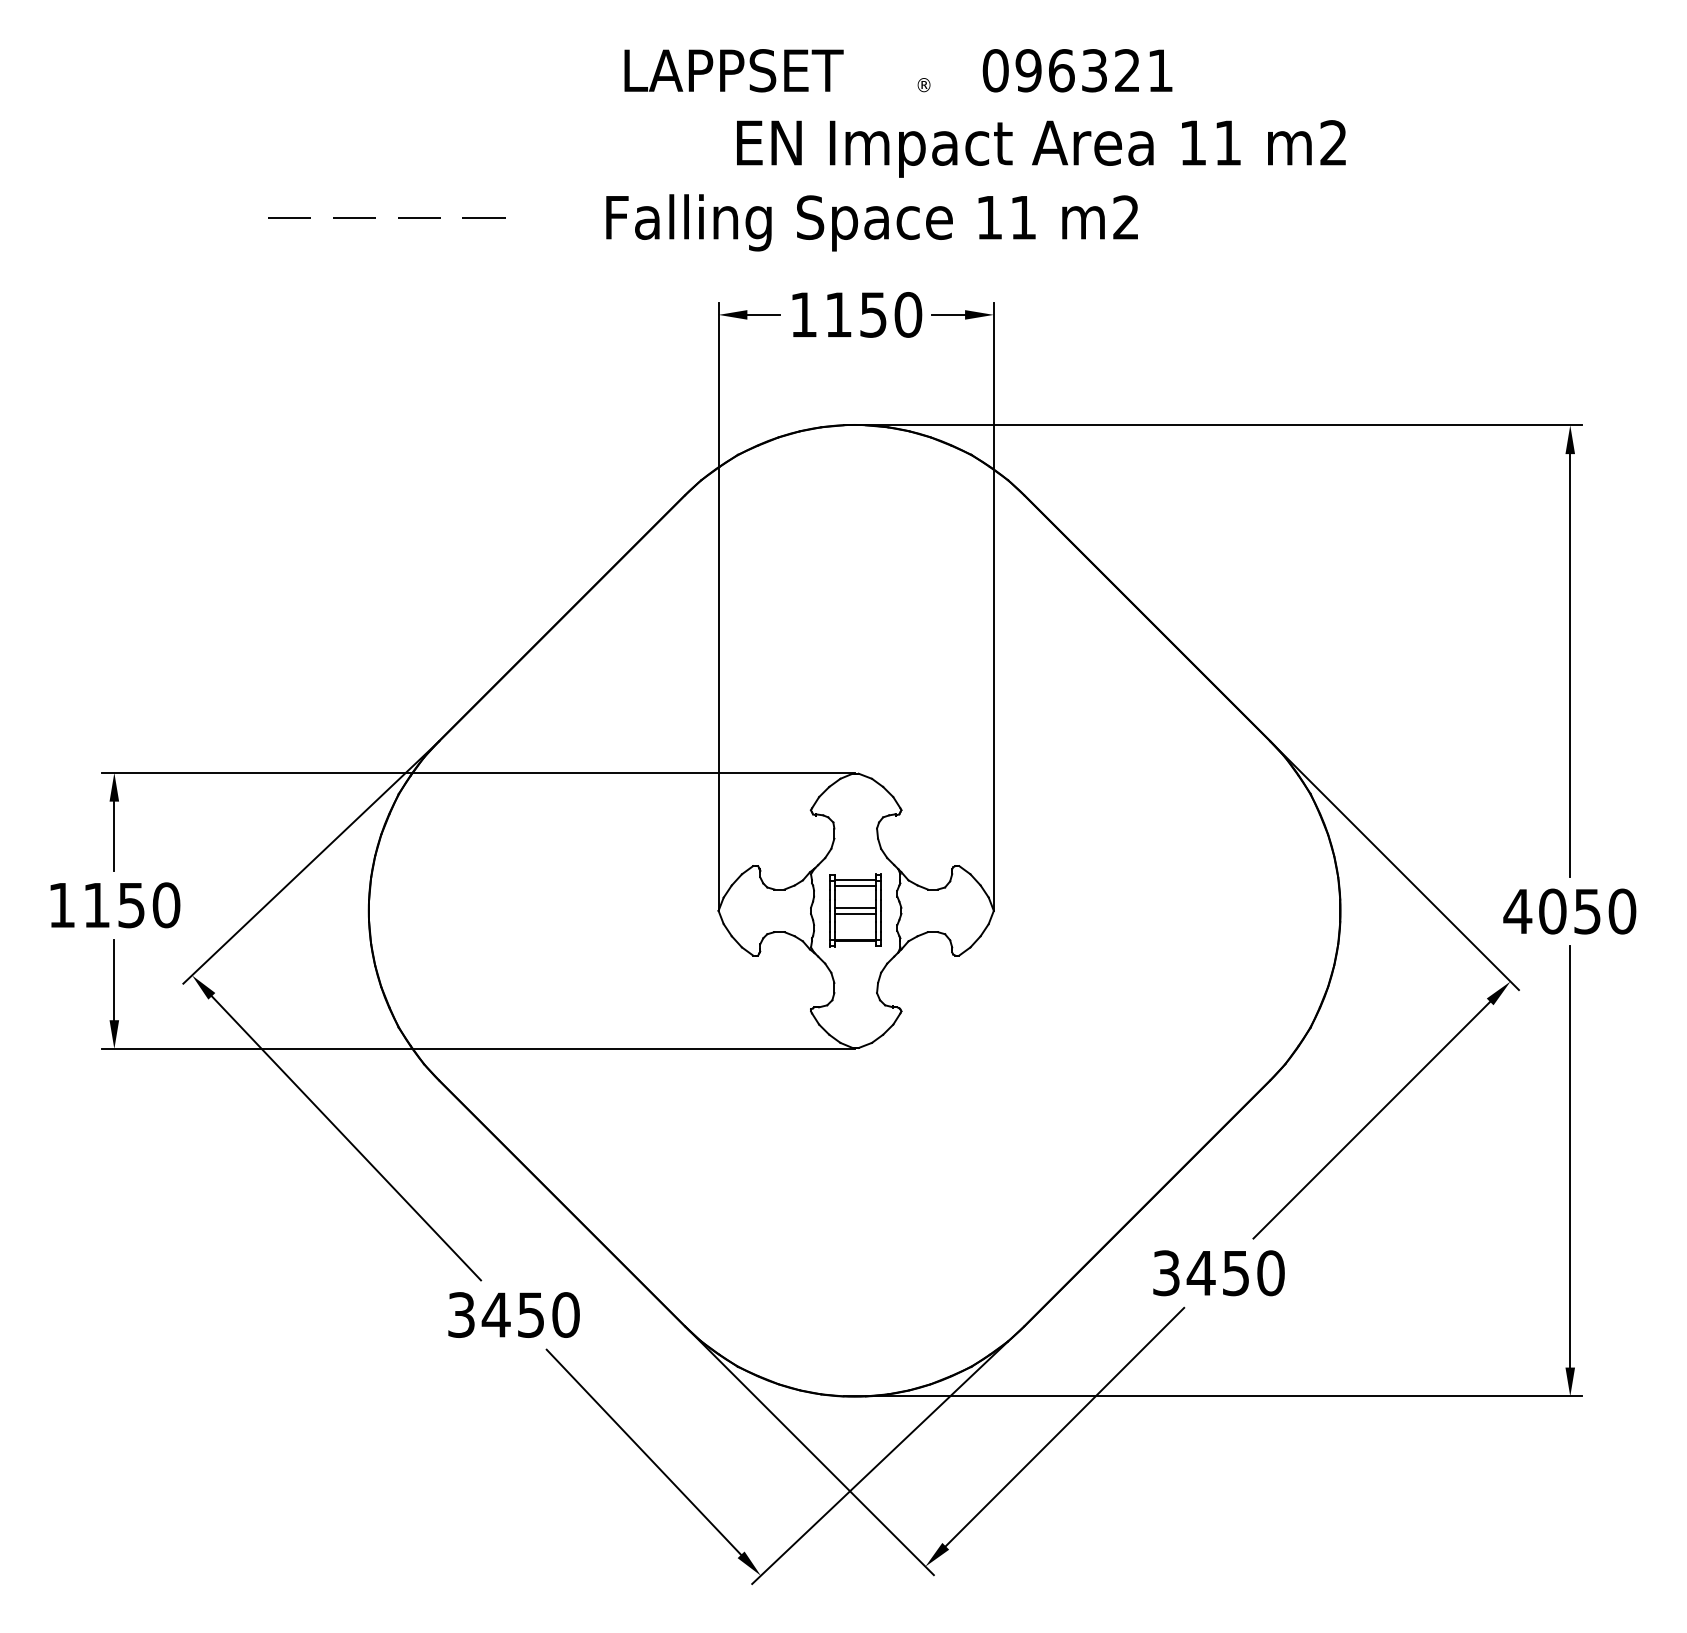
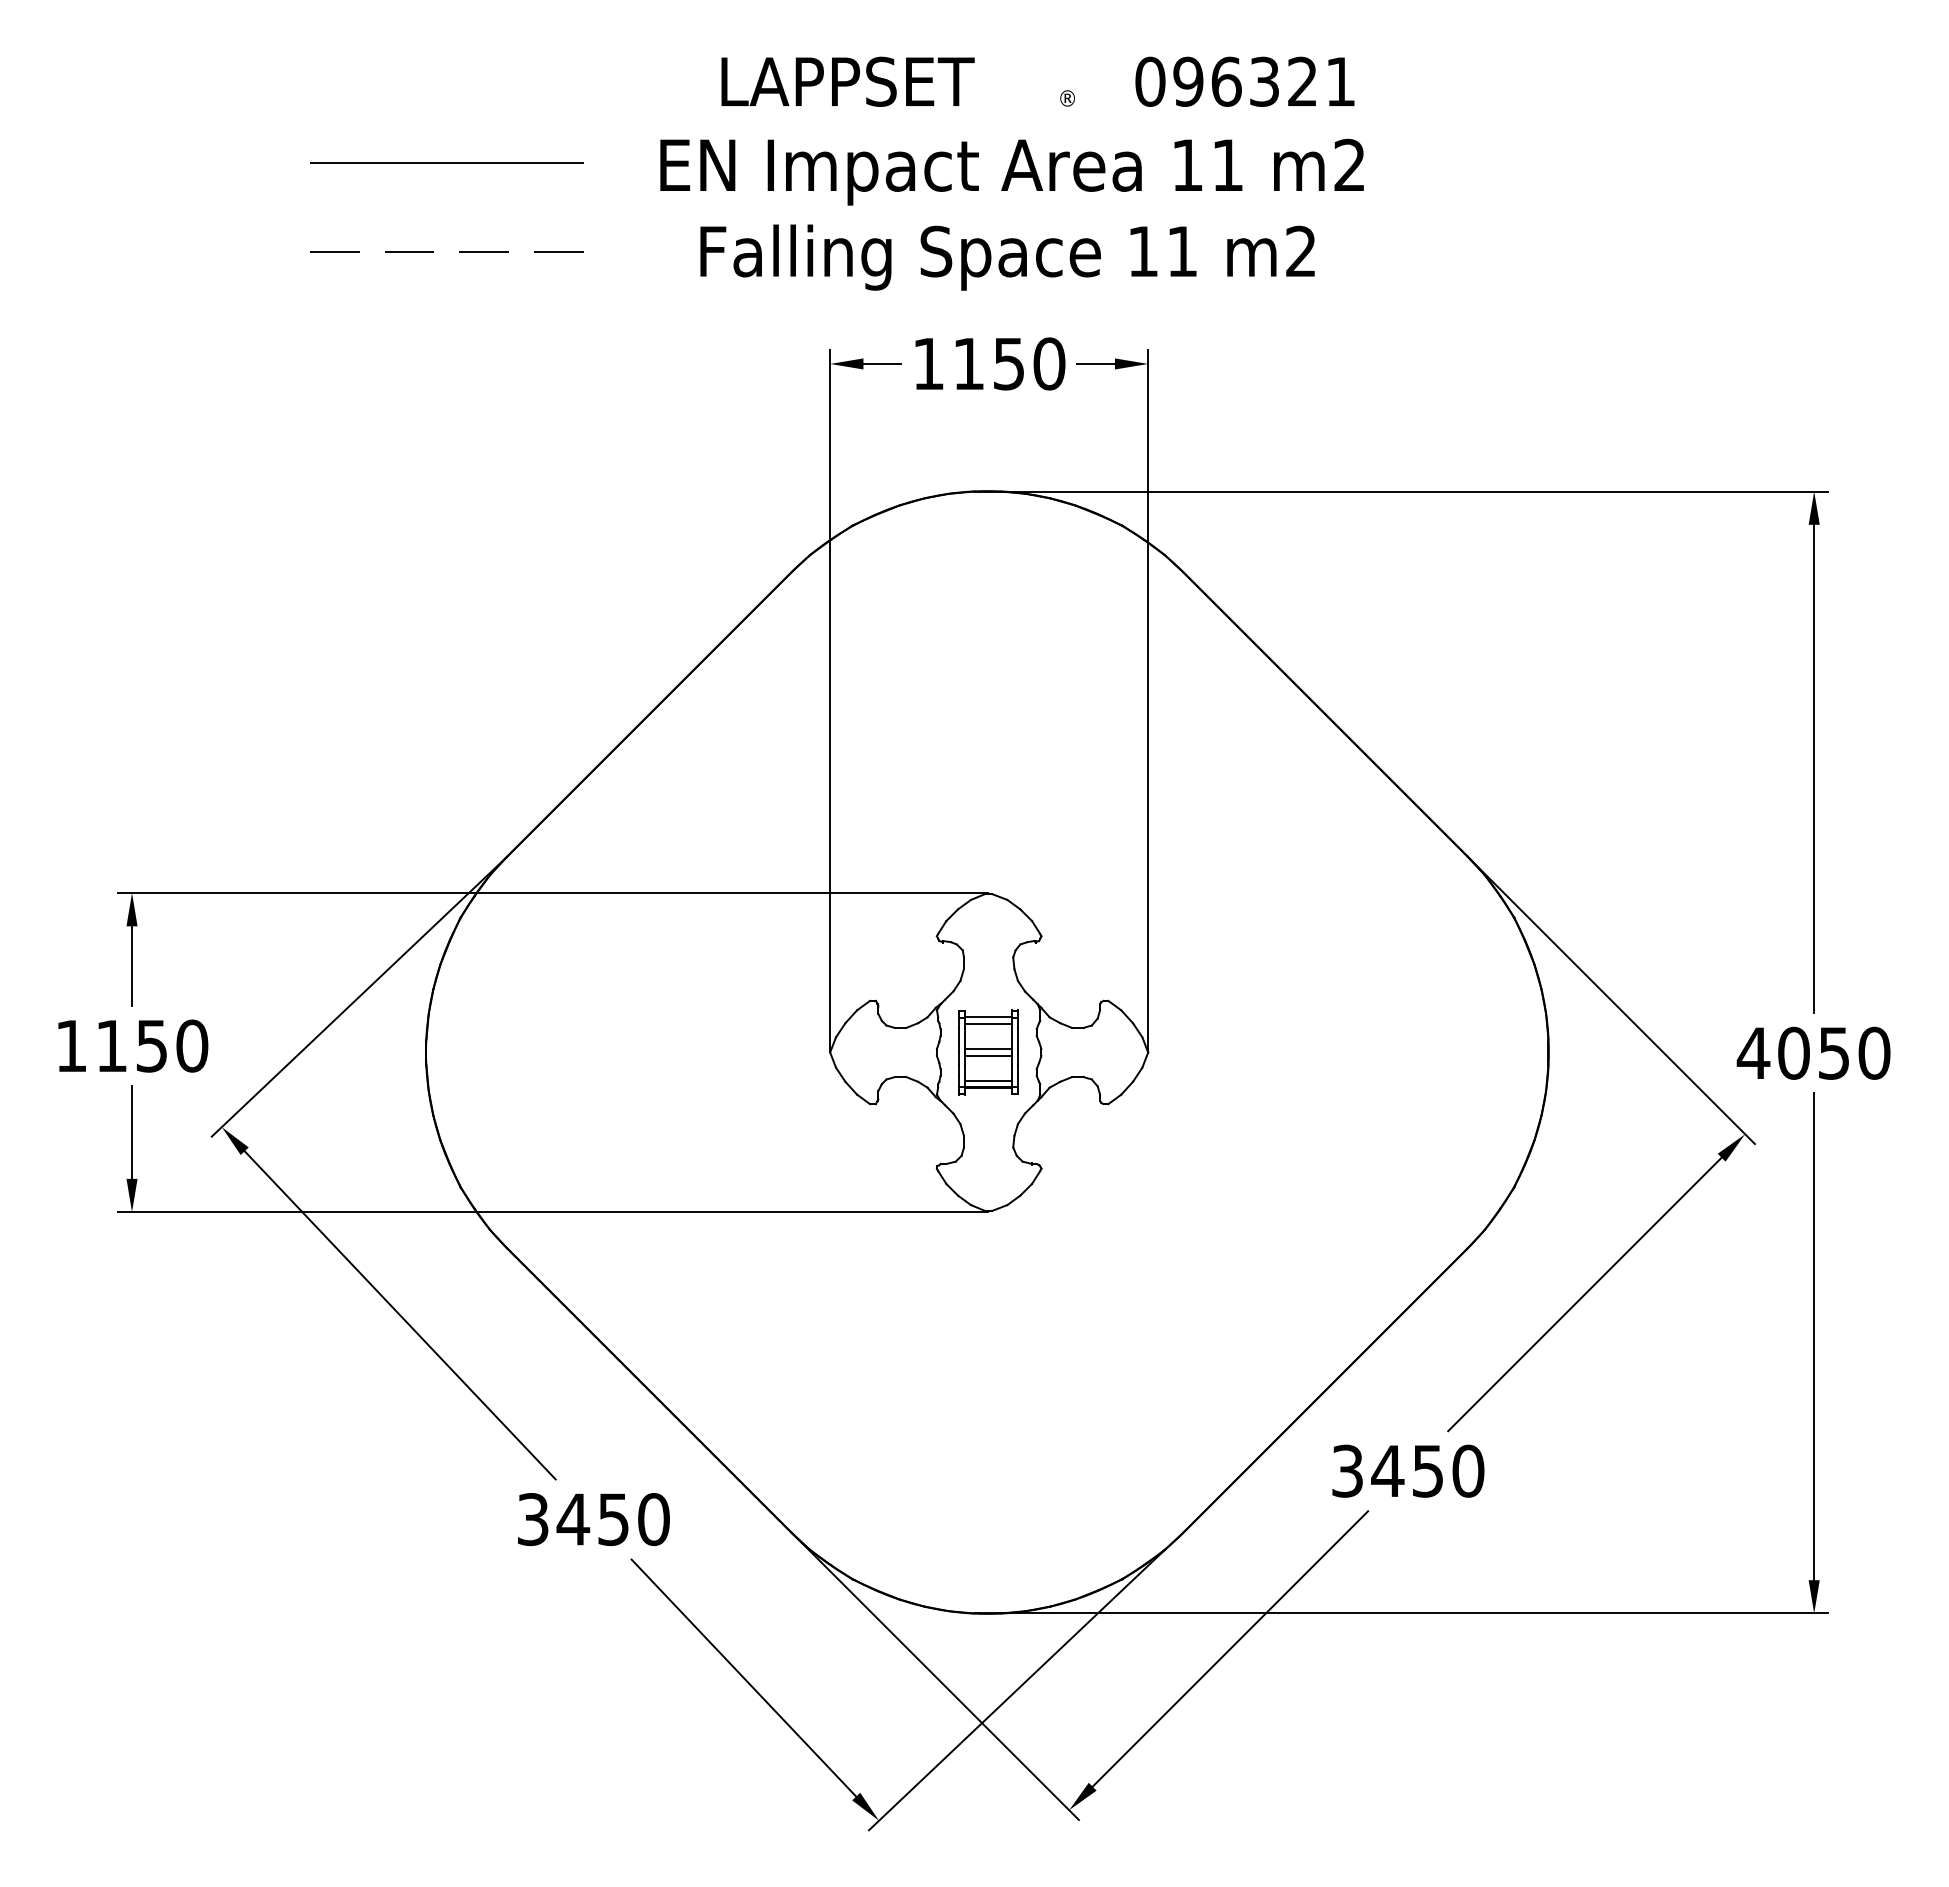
line: (386, 140) -> (446, 162), added
text: (1040, 148) -> (1011, 171), moved
line: (855, 935) -> (988, 1080), added

